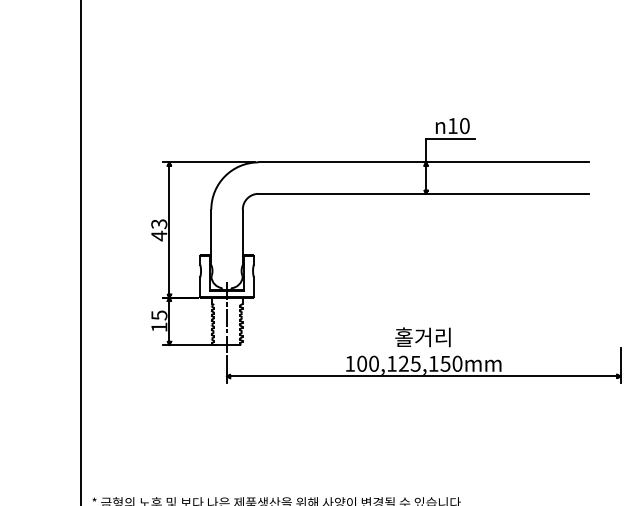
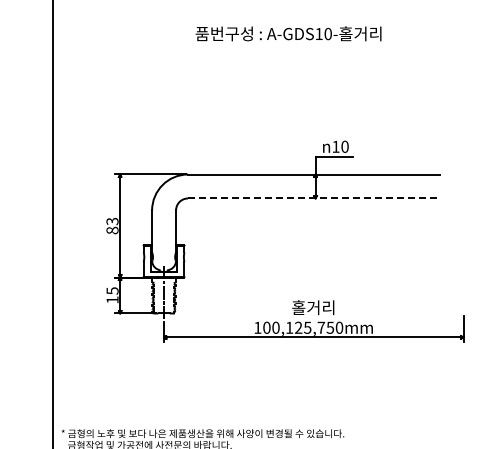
line: (423, 193) -> (313, 198), solid -> dashed
text: (159, 235) -> (112, 230), 43 -> 83
text: (433, 363) -> (321, 327), 100,125,150mm -> 100,125,750mm

